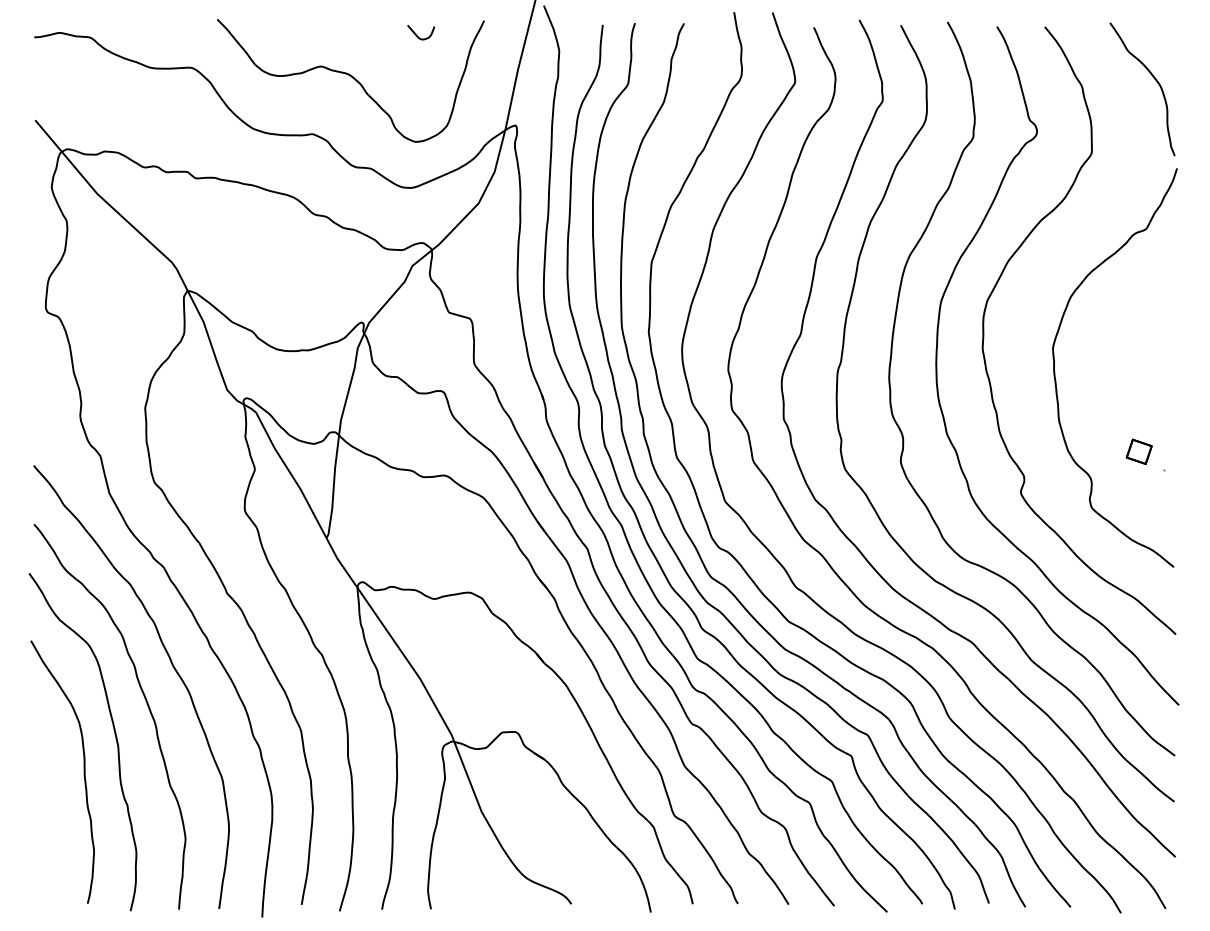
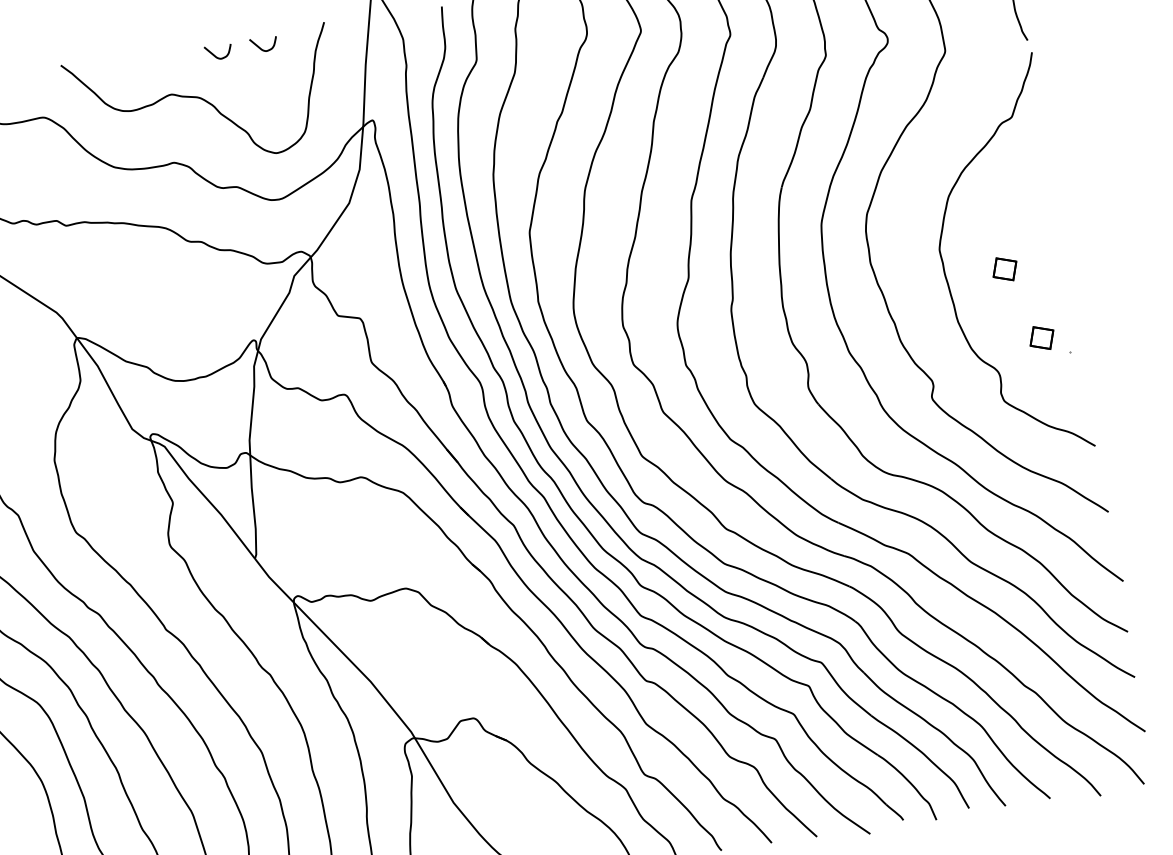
curve: (371, 35) -> (215, 55), added
part: (1113, 377) -> (1004, 269), added

